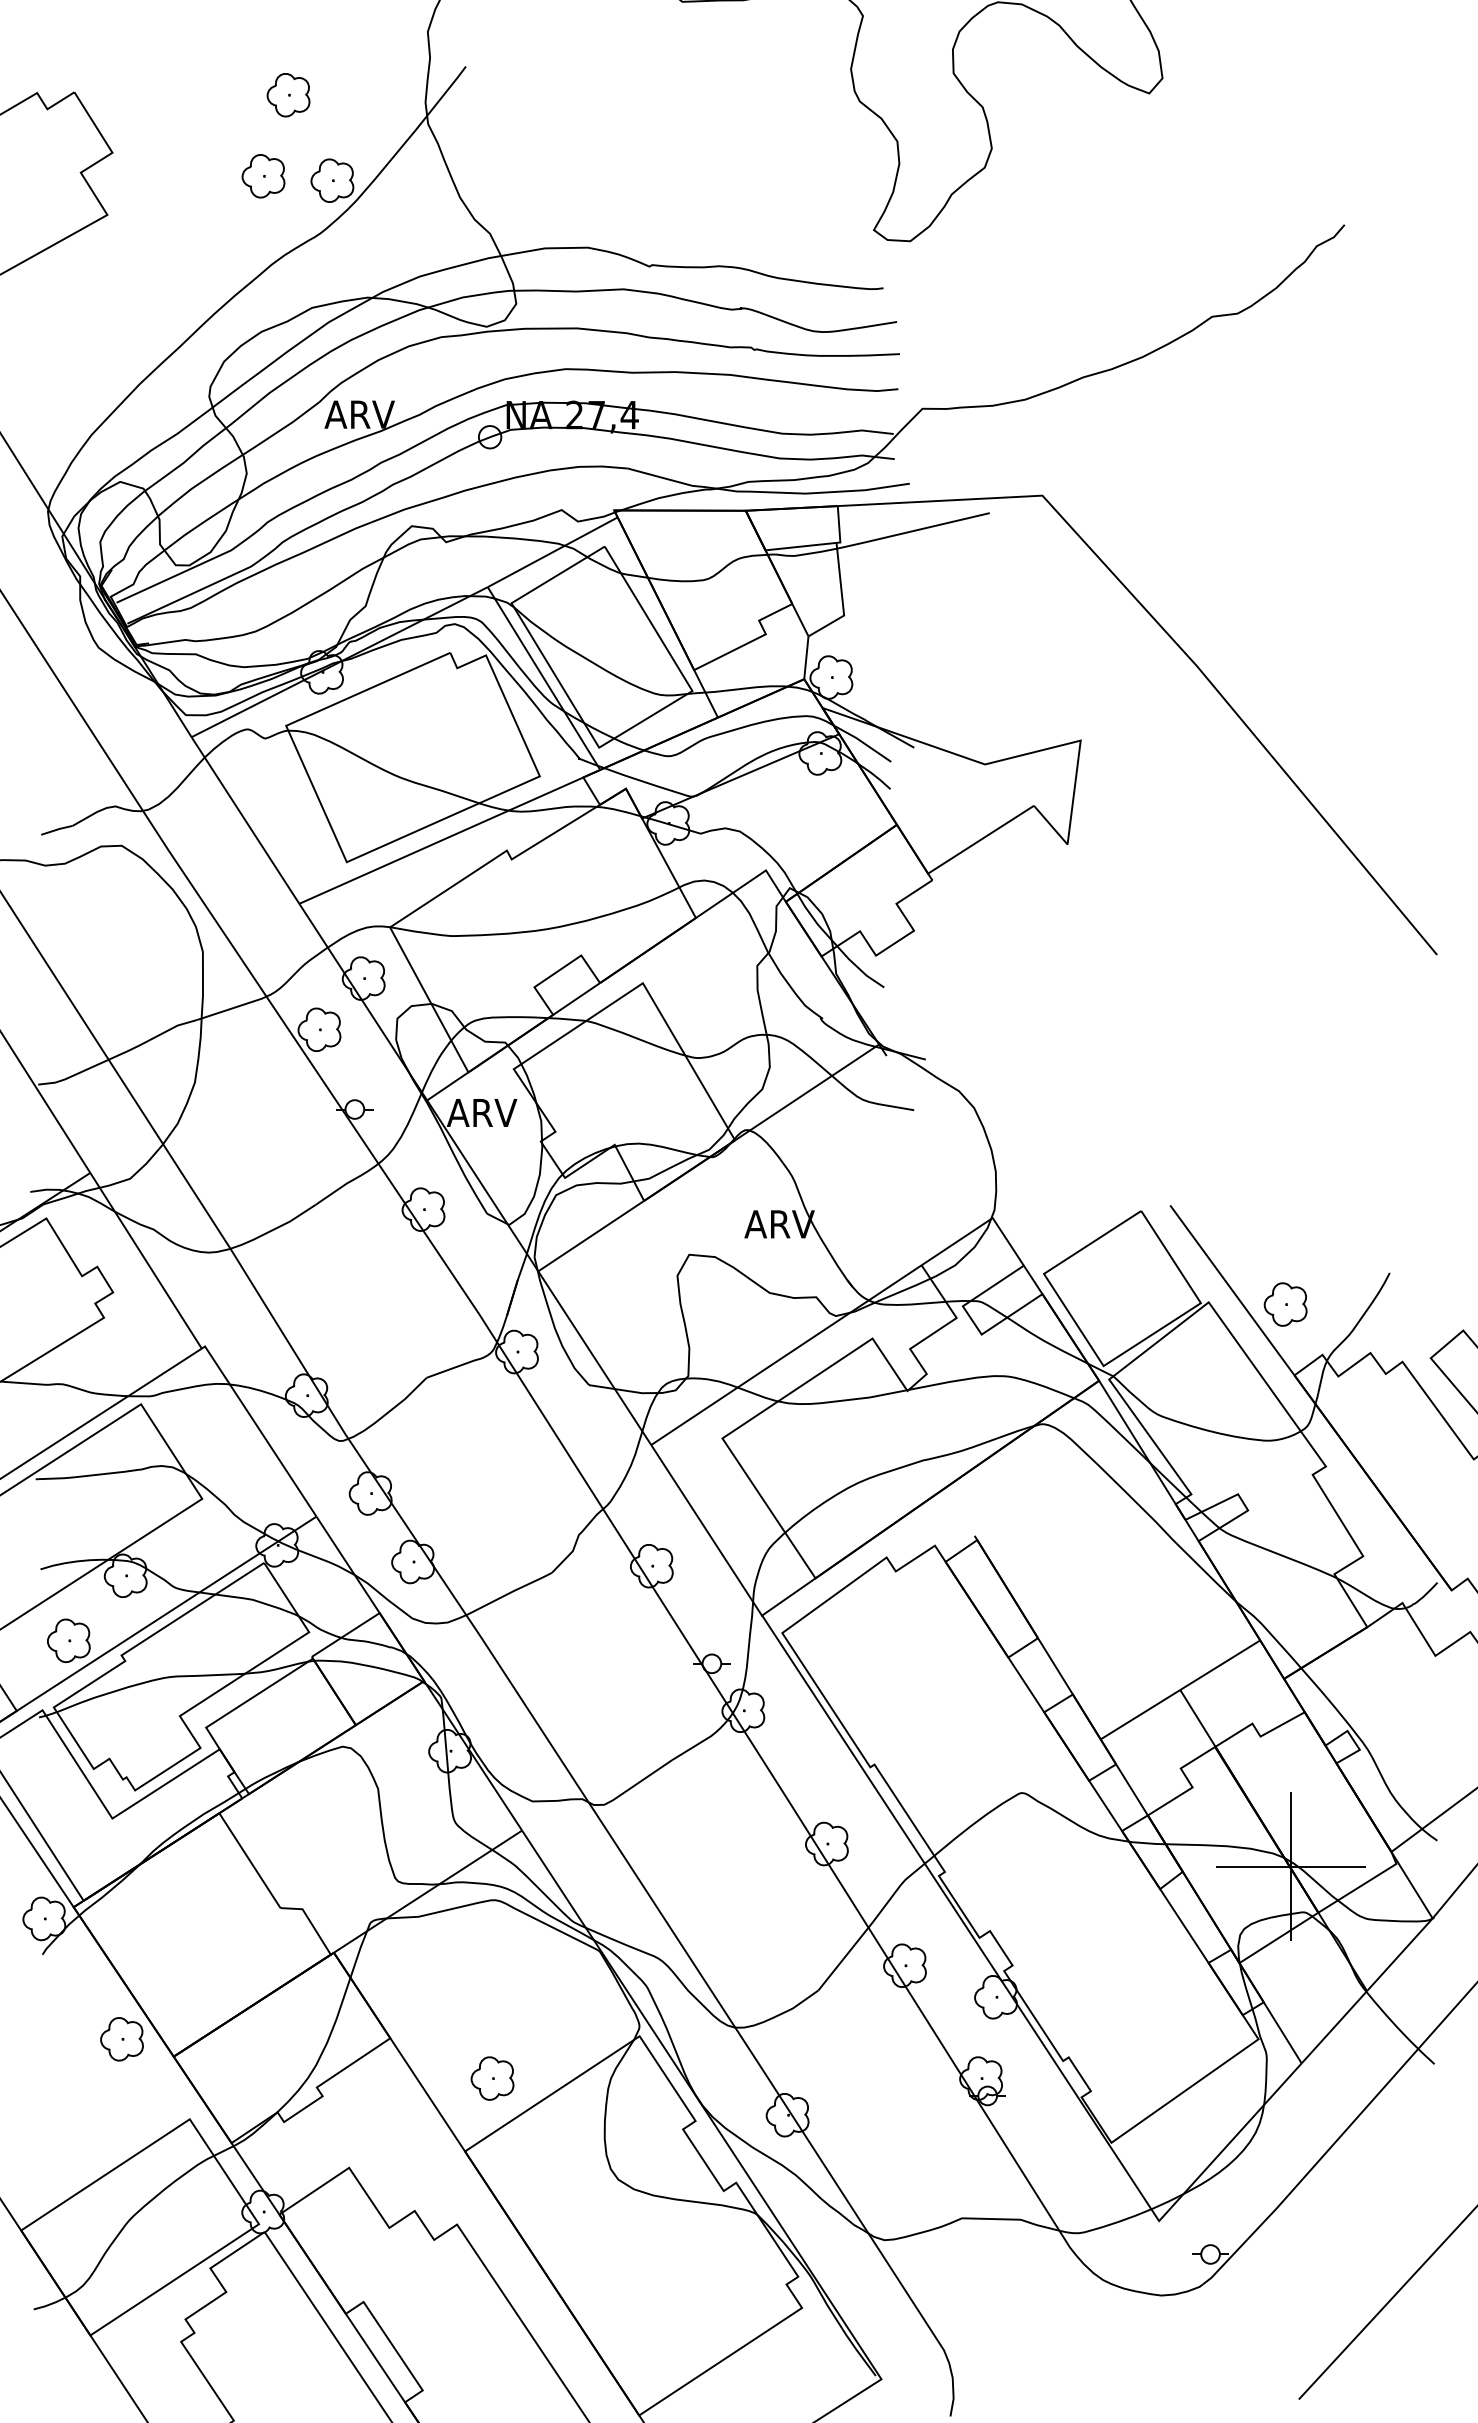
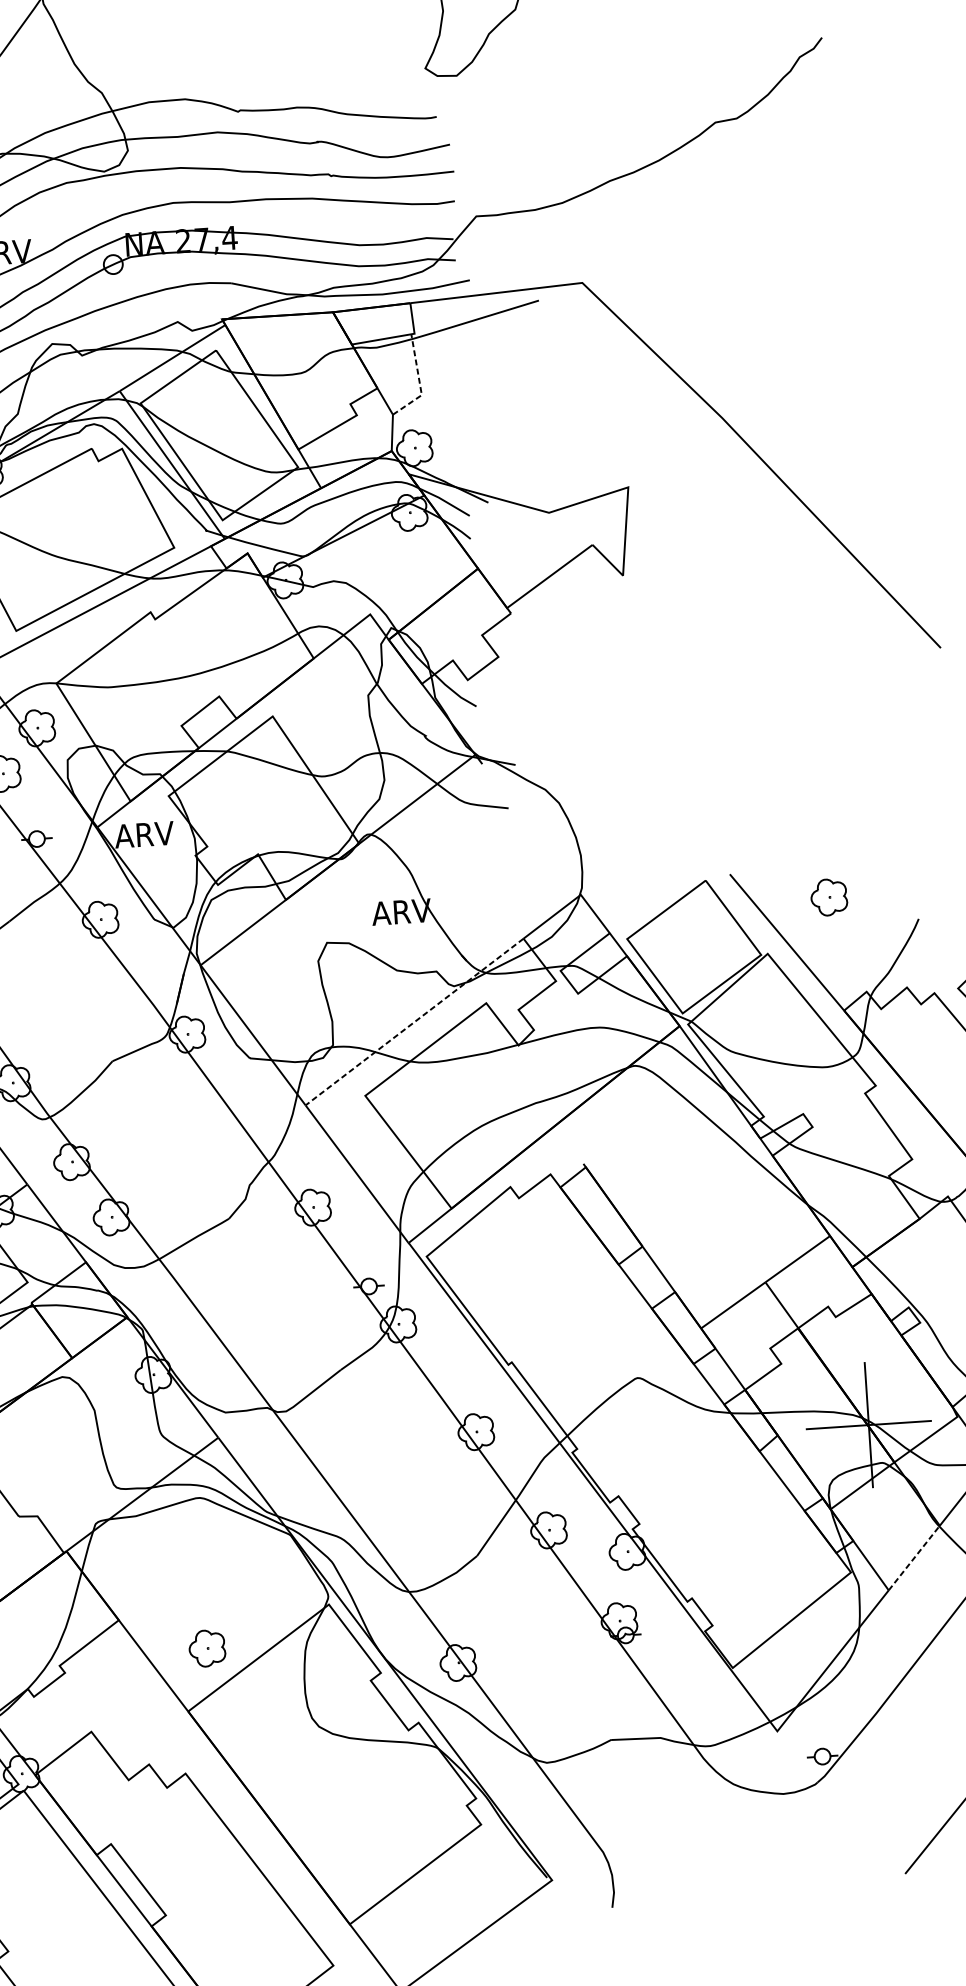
line: (842, 599) -> (419, 381), solid -> dashed
part: (1285, 1304) -> (829, 897), moved
line: (786, 1355) -> (414, 1022), solid -> dashed
line: (1334, 2027) -> (914, 1558), solid -> dashed

